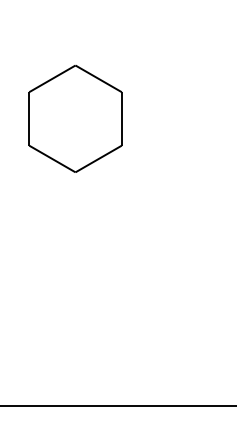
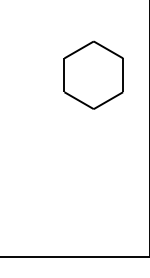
part: (75, 117) -> (93, 74), moved

